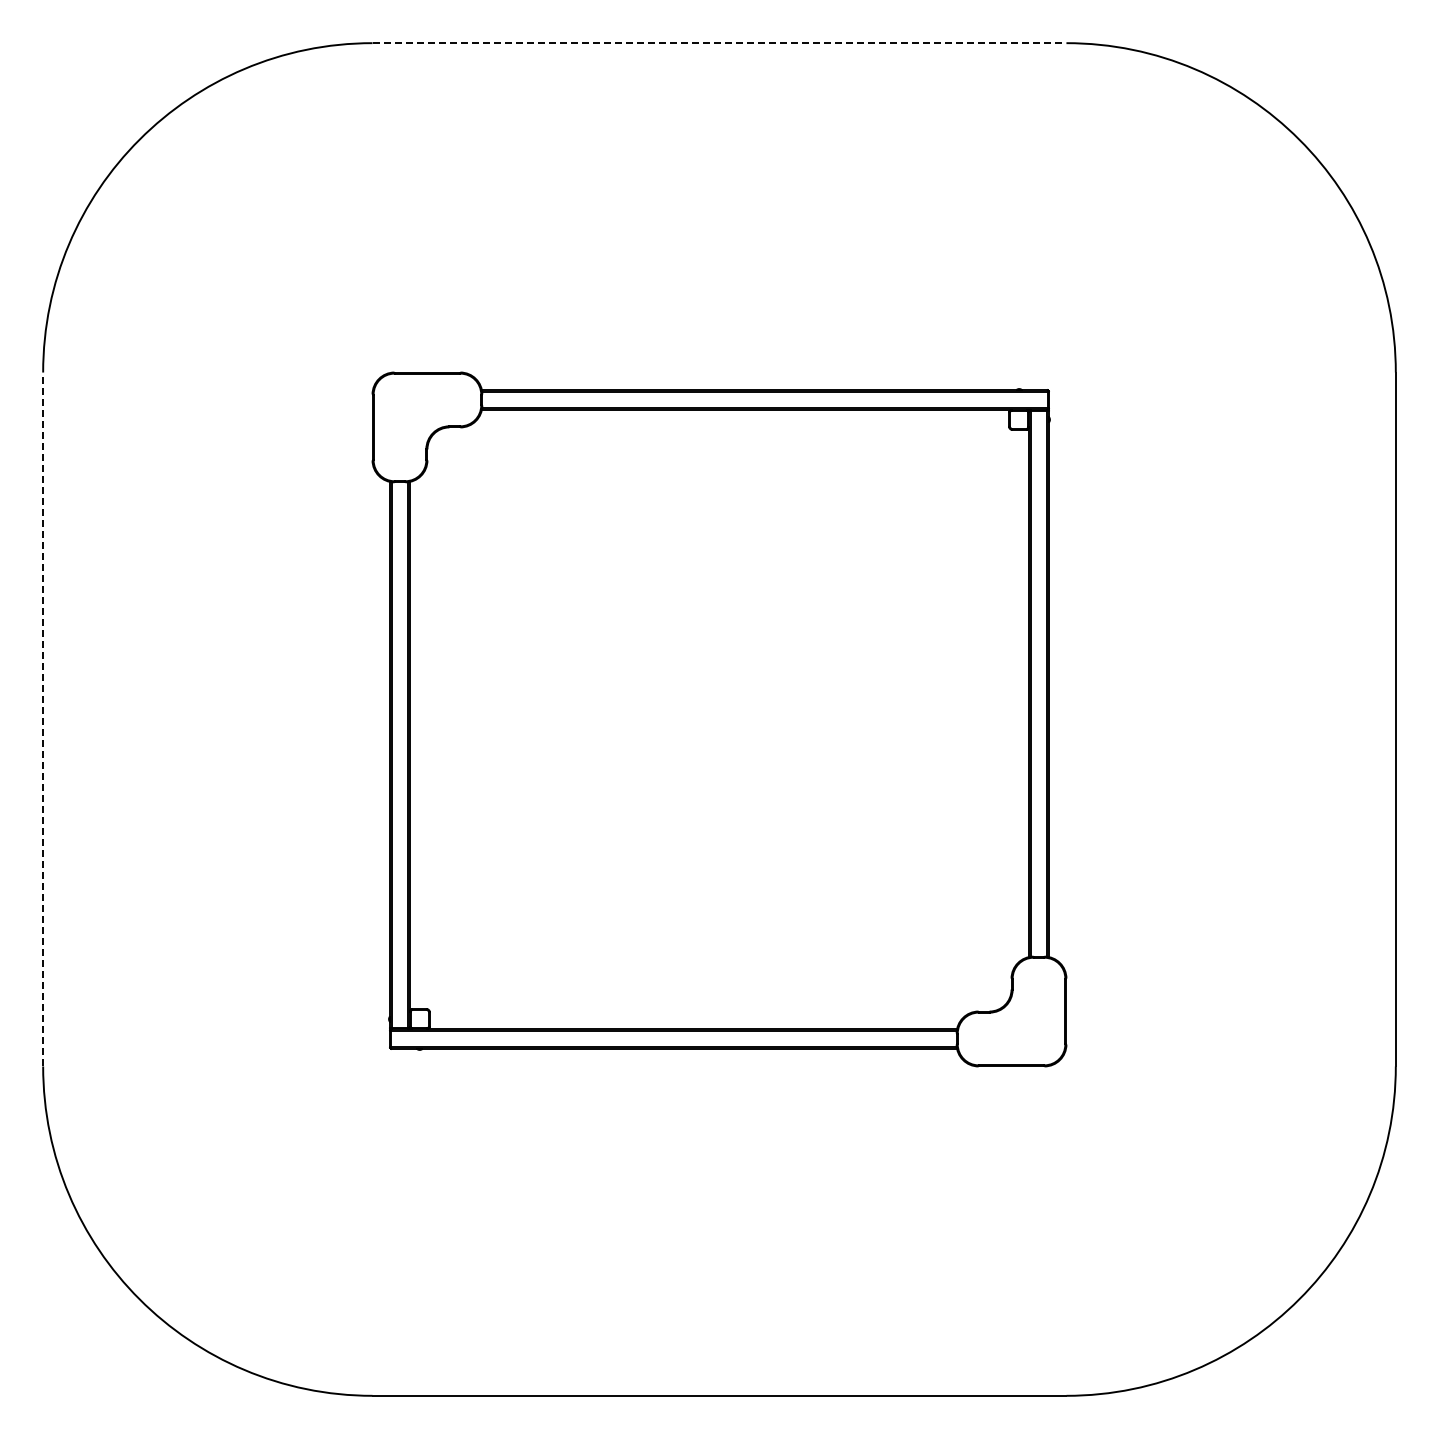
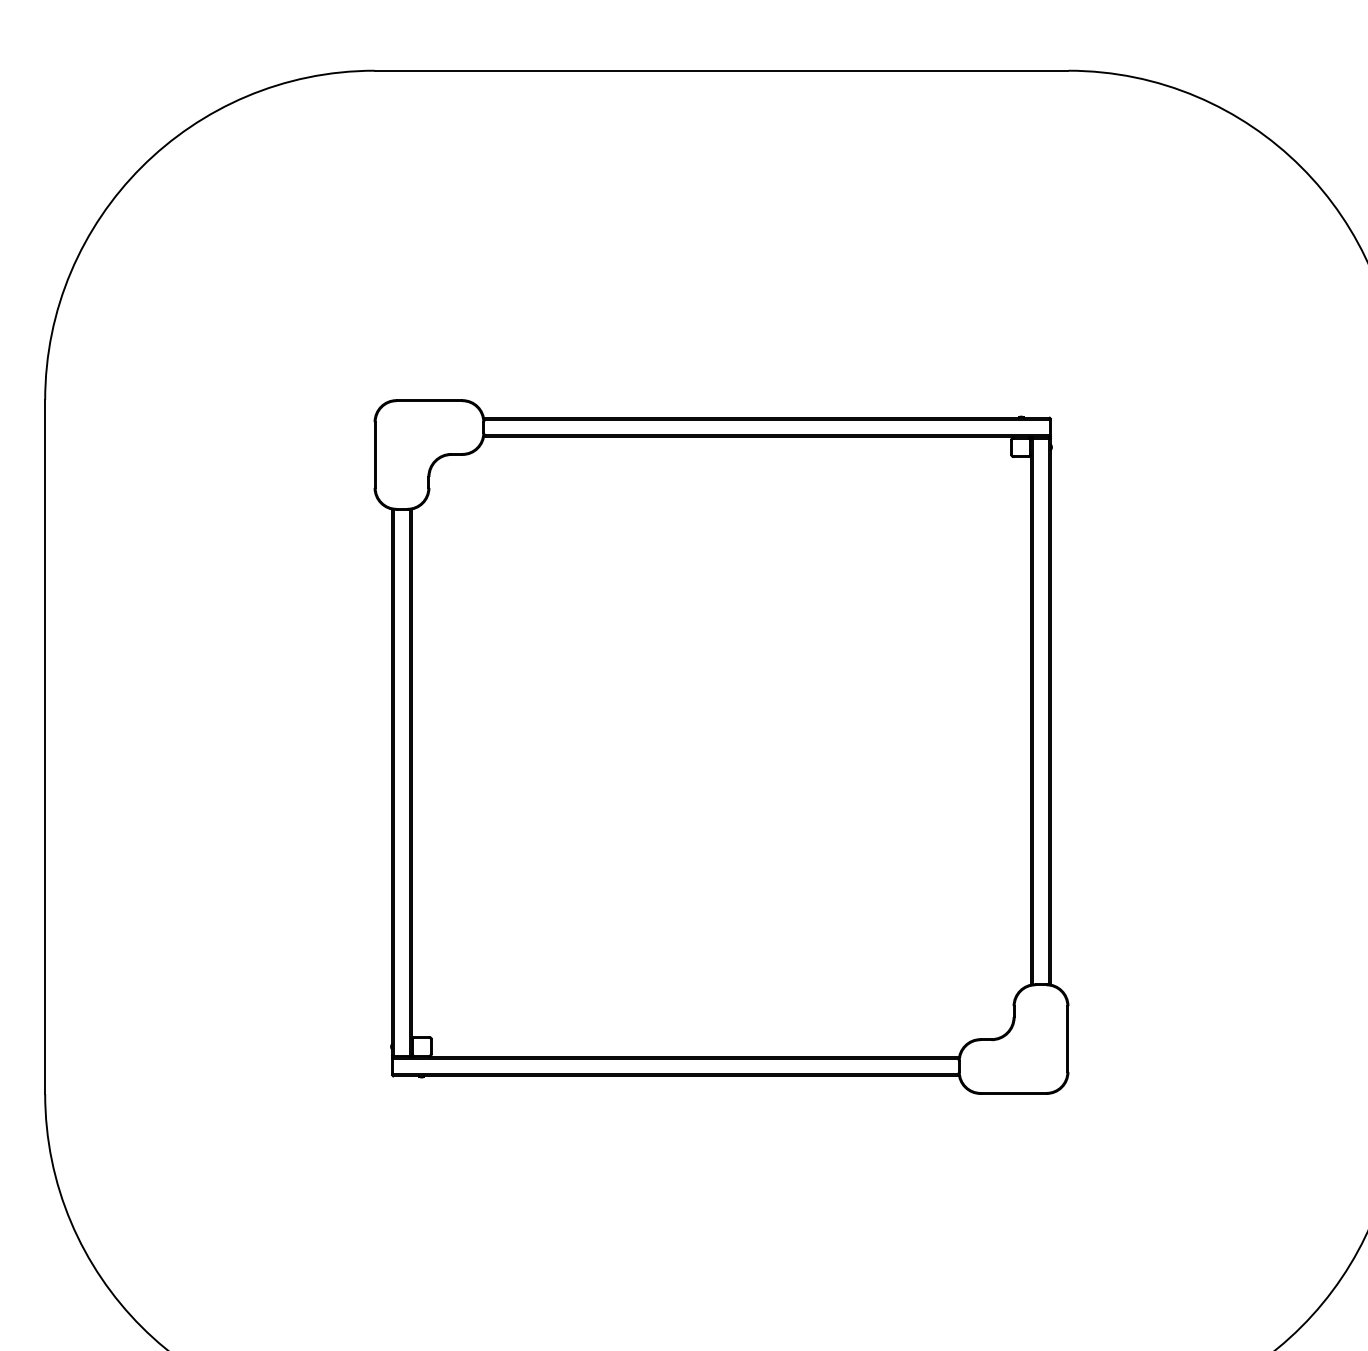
line: (719, 43) -> (721, 71), dashed -> solid
line: (43, 719) -> (45, 747), dashed -> solid

